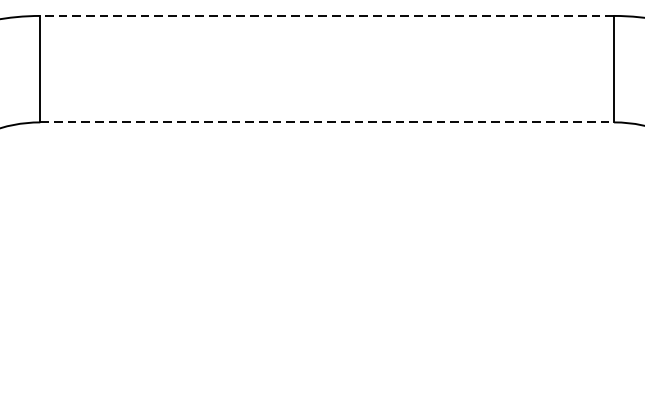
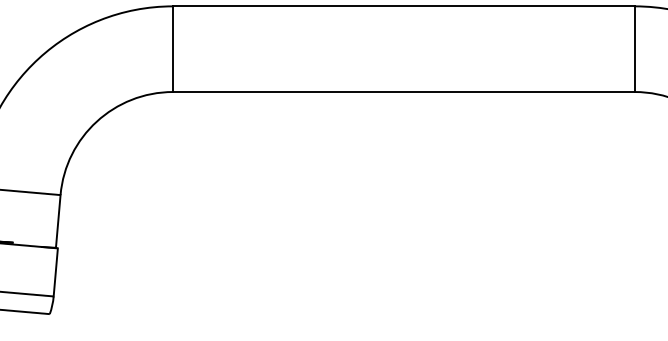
line: (326, 16) -> (403, 6), dashed -> solid
line: (326, 123) -> (403, 92), dashed -> solid

